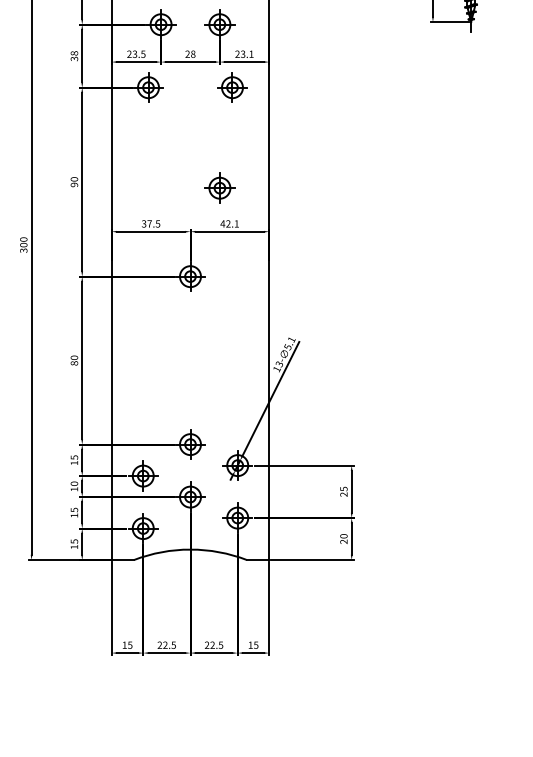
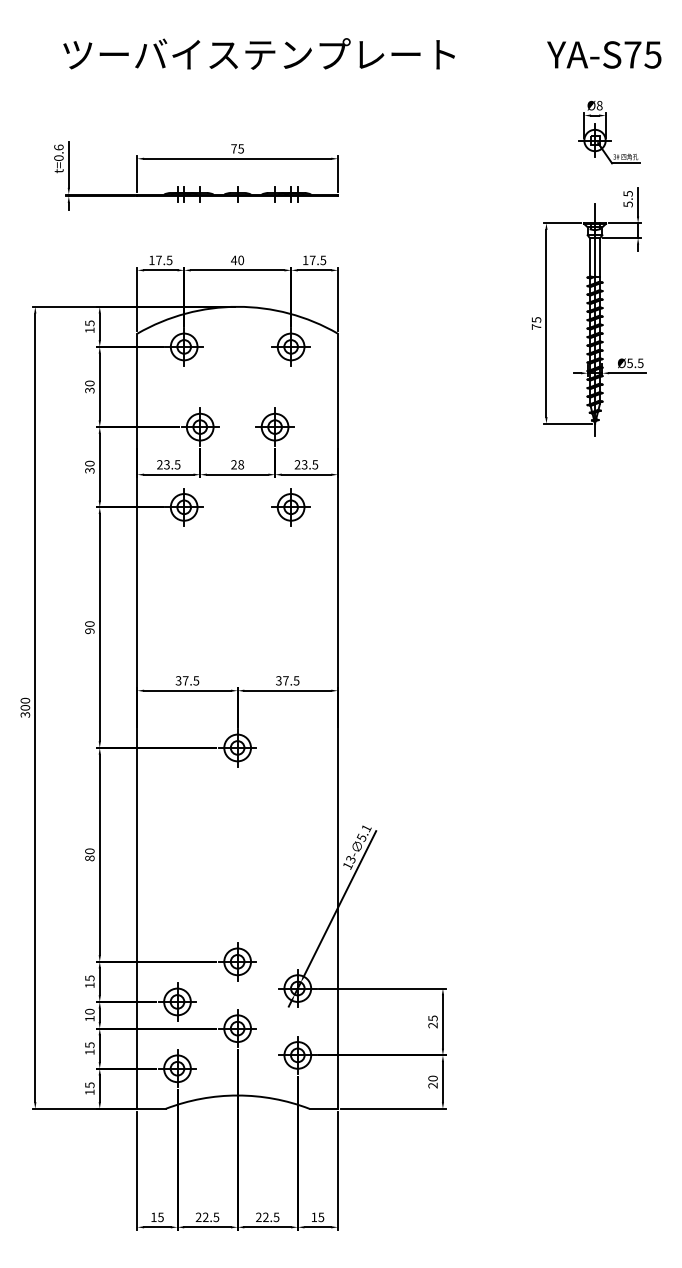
text: (74, 53) -> (90, 463), 38 -> 30
text: (251, 54) -> (315, 464), 23.1 -> 23.5
part: (219, 188) -> (274, 635), removed
text: (229, 223) -> (287, 680), 42.1 -> 37.5

